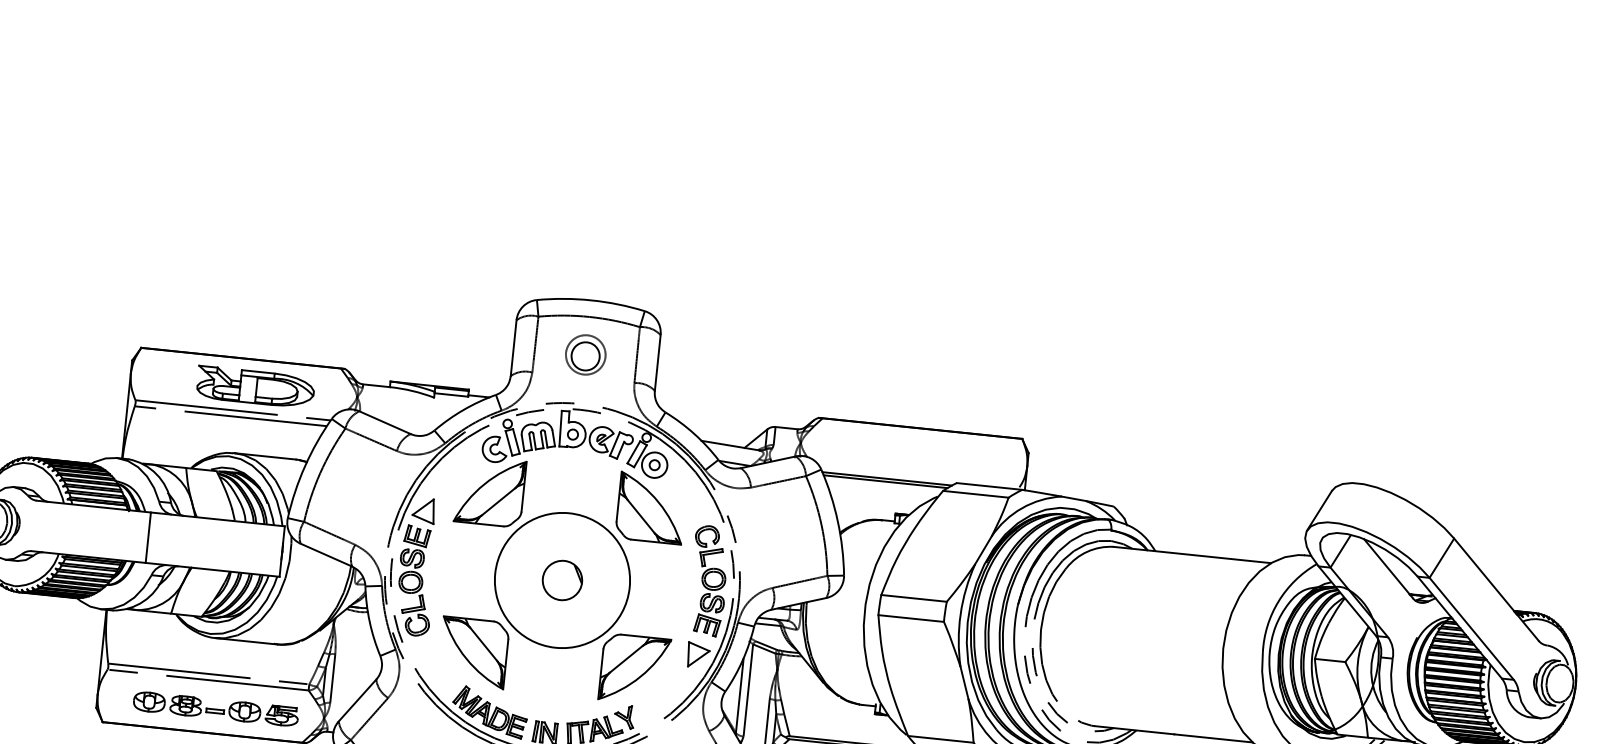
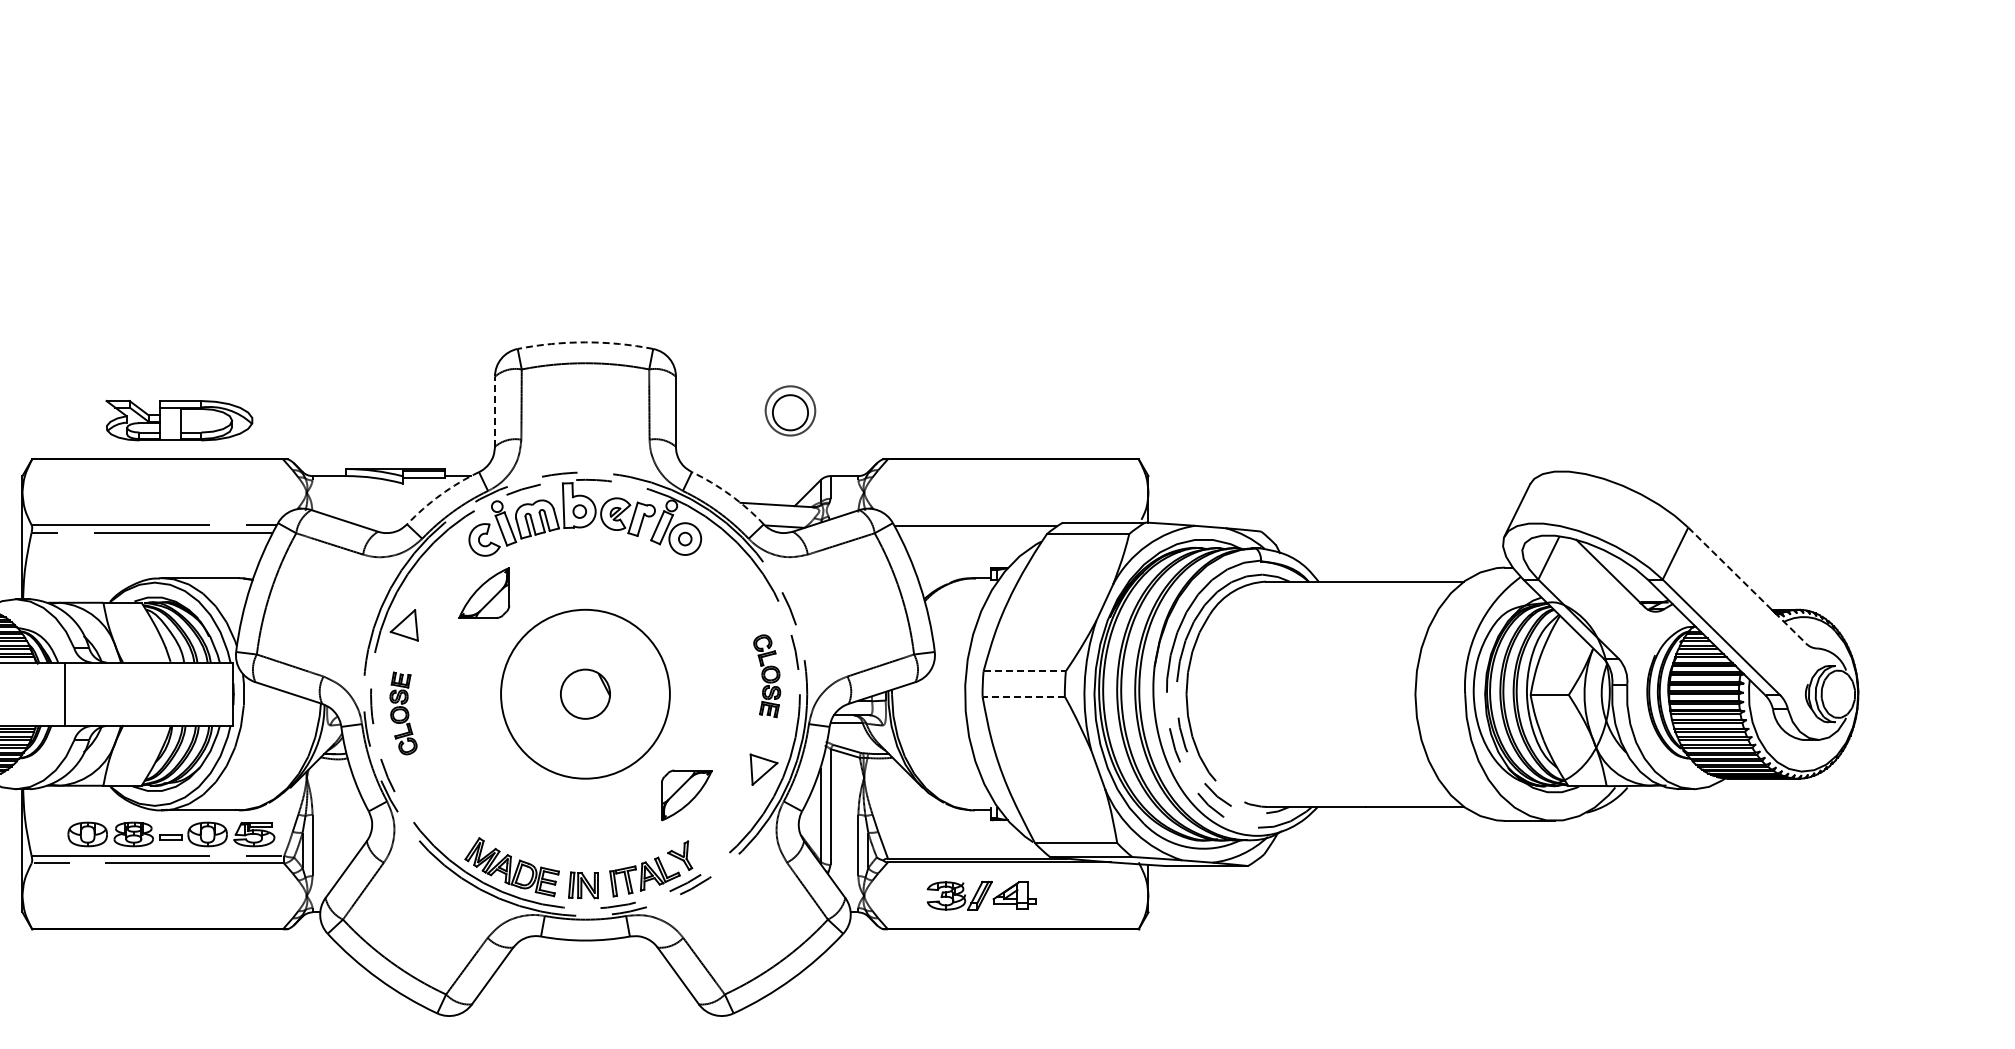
arc: (591, 300) -> (585, 342), solid -> dashed
line: (513, 347) -> (494, 411), solid -> dashed
part: (585, 354) -> (790, 410), moved
part: (255, 387) -> (179, 420), moved
arc: (463, 409) -> (440, 494), solid -> dashed
arc: (694, 433) -> (730, 494), solid -> dashed
line: (885, 481) -> (974, 529), removed
part: (490, 491) -> (484, 592), size x0.6
part: (651, 507) -> (686, 592), removed
part: (416, 580) -> (403, 713), size x0.6
part: (708, 581) -> (766, 676), size x0.6
line: (1496, 589) -> (1747, 585), solid -> dashed
line: (914, 598) -> (1025, 671), solid -> dashed
line: (911, 618) -> (1023, 696), solid -> dashed
part: (473, 652) -> (484, 795), removed
part: (634, 669) -> (686, 795), size x0.6
part: (216, 709) -> (171, 834), moved

